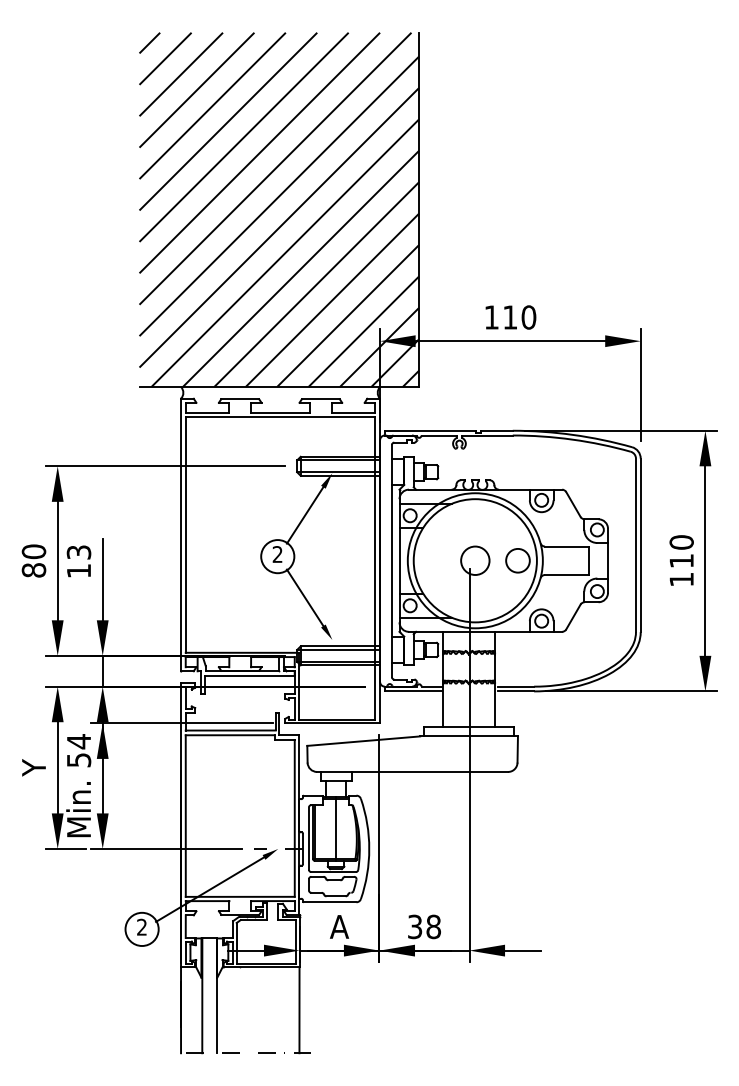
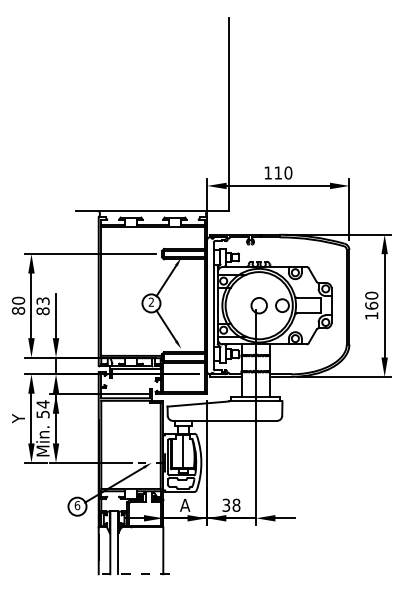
hatch: (279, 208) -> (152, 113), removed
text: (681, 560) -> (371, 305), 110 -> 160
text: (77, 571) -> (42, 311), 13 -> 83
text: (142, 927) -> (77, 505), 2 -> 6

